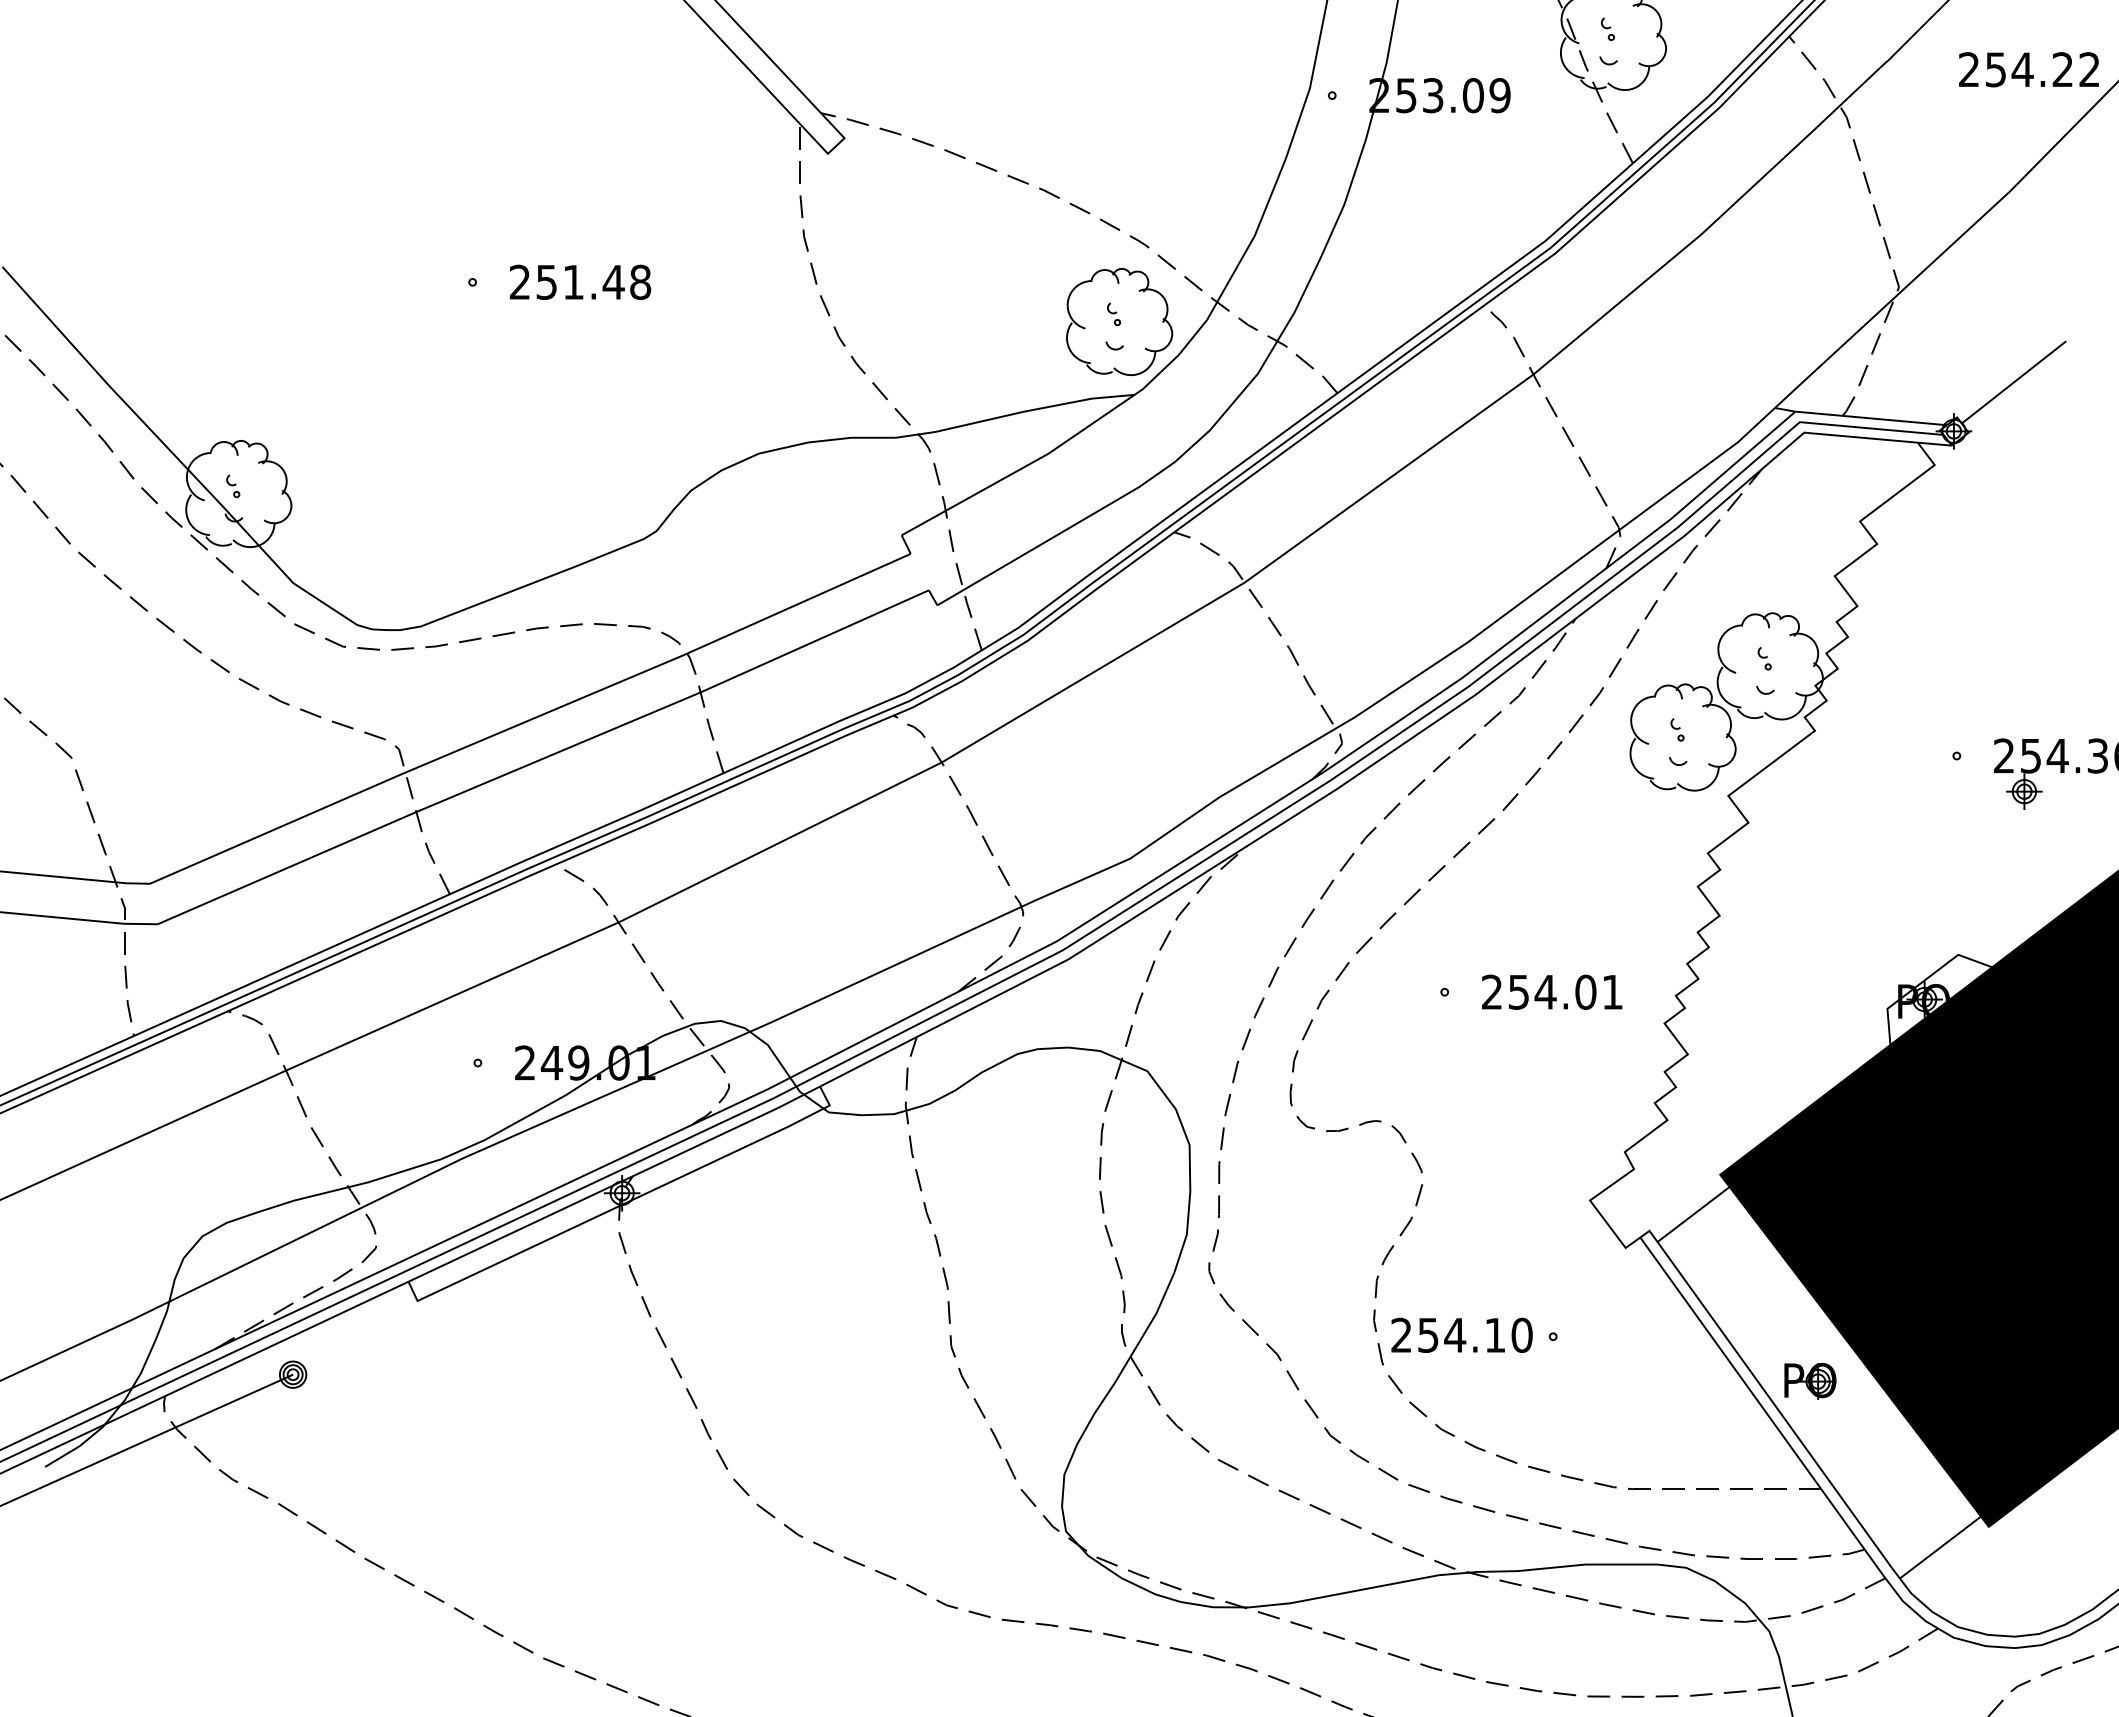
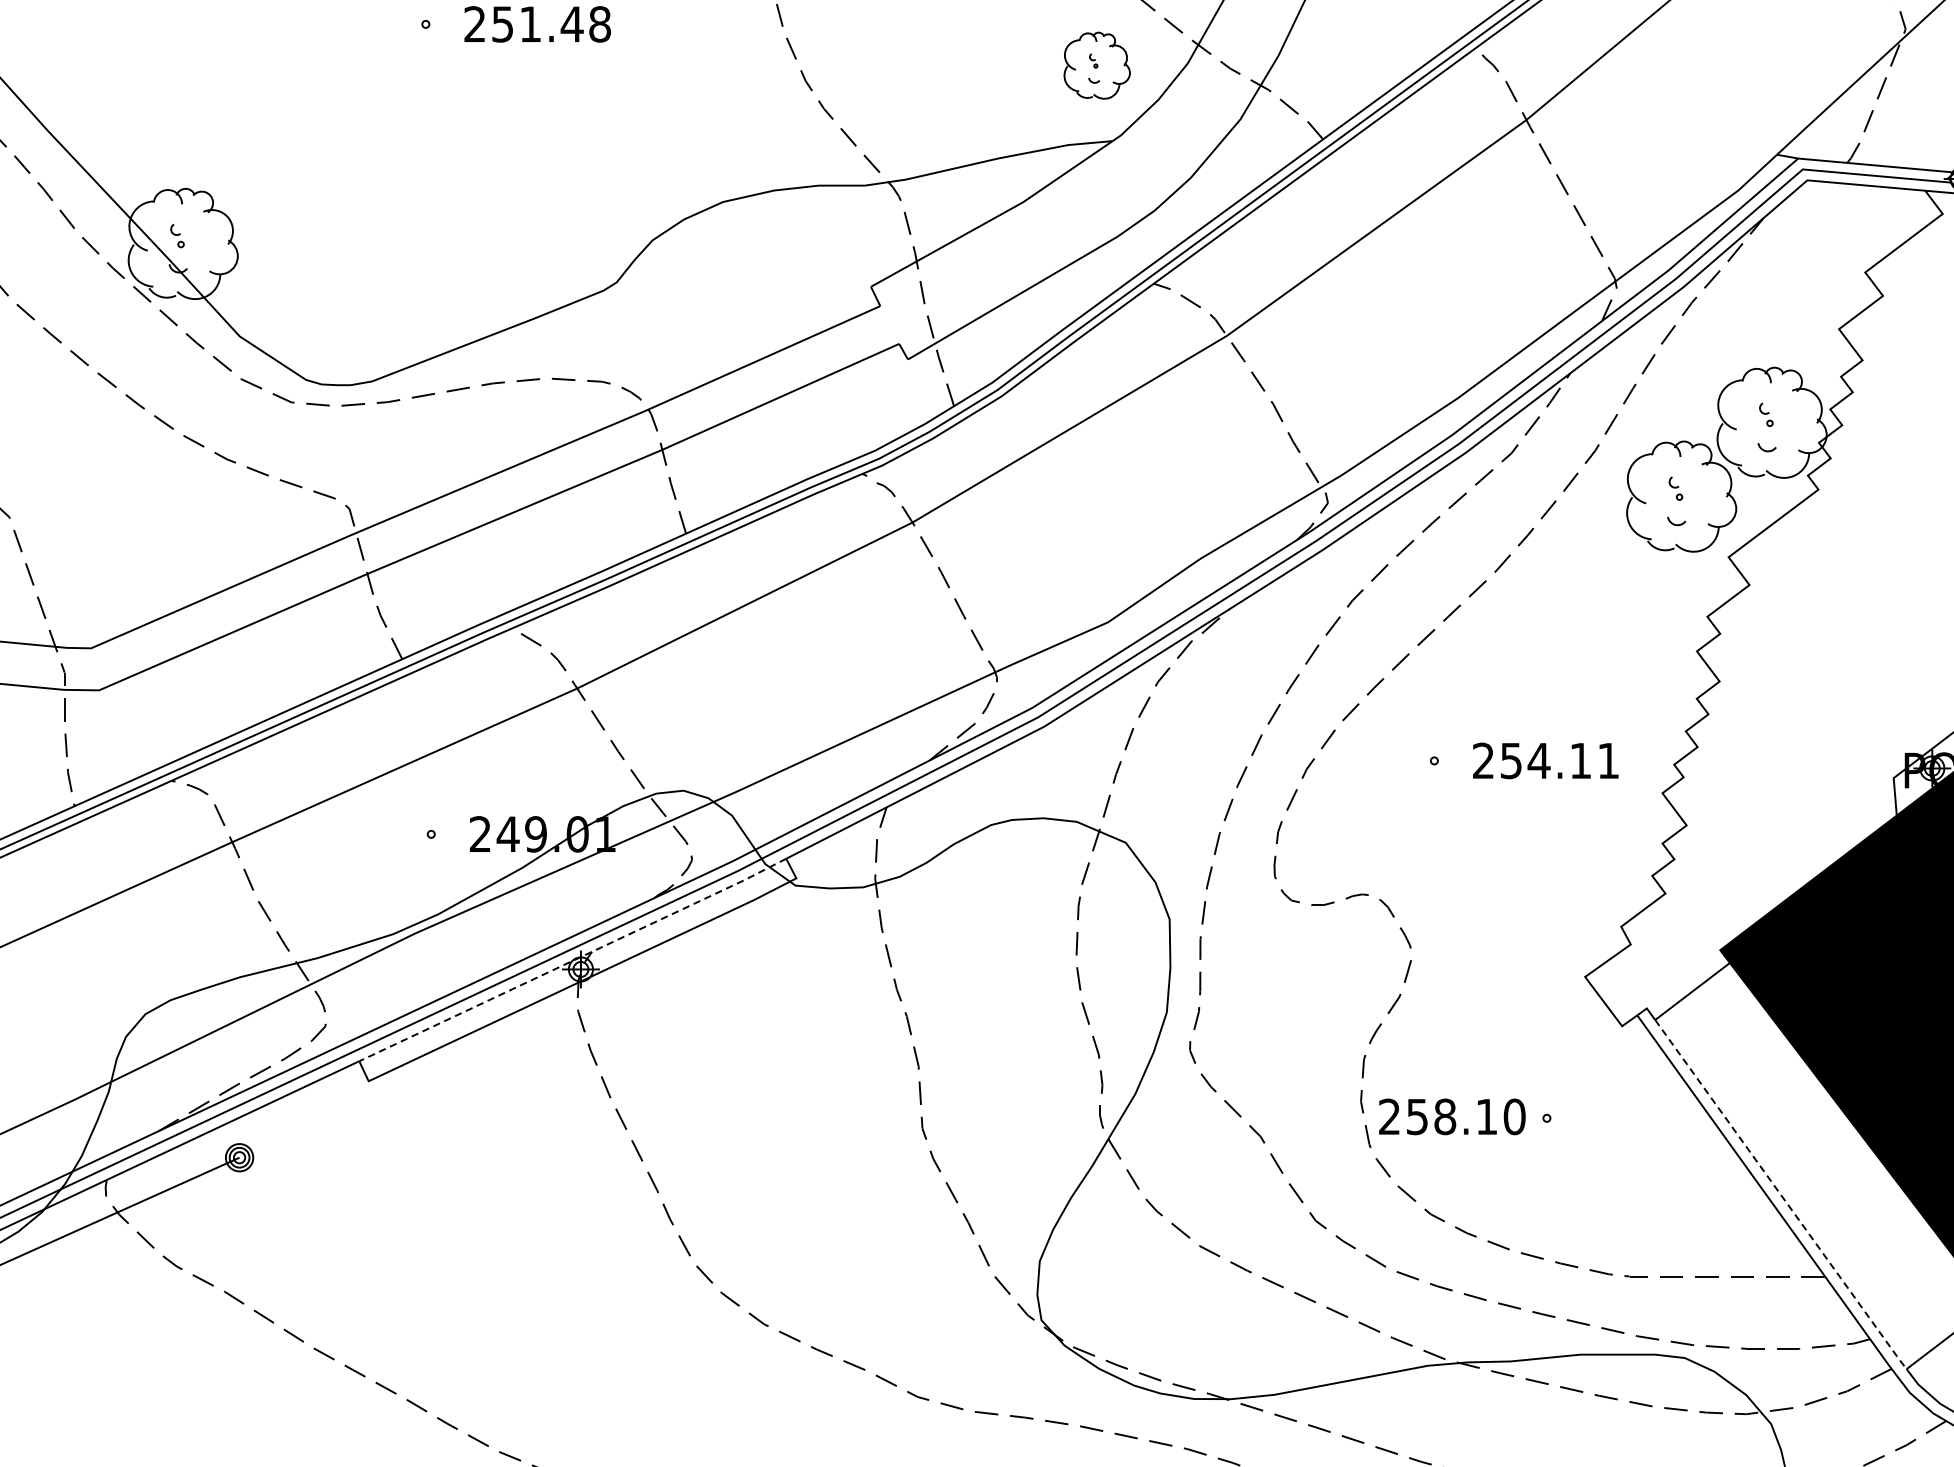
part: (1119, 322) -> (1096, 66), size x0.6
text: (1585, 991) -> (1580, 760), 254.01 -> 254.11
line: (615, 1184) -> (574, 960), solid -> dashed
text: (1455, 1334) -> (1445, 1115), 254.10 -> 258.10
part: (1810, 1381) -> (1813, 1164), removed
line: (1778, 1410) -> (1780, 1194), solid -> dashed

